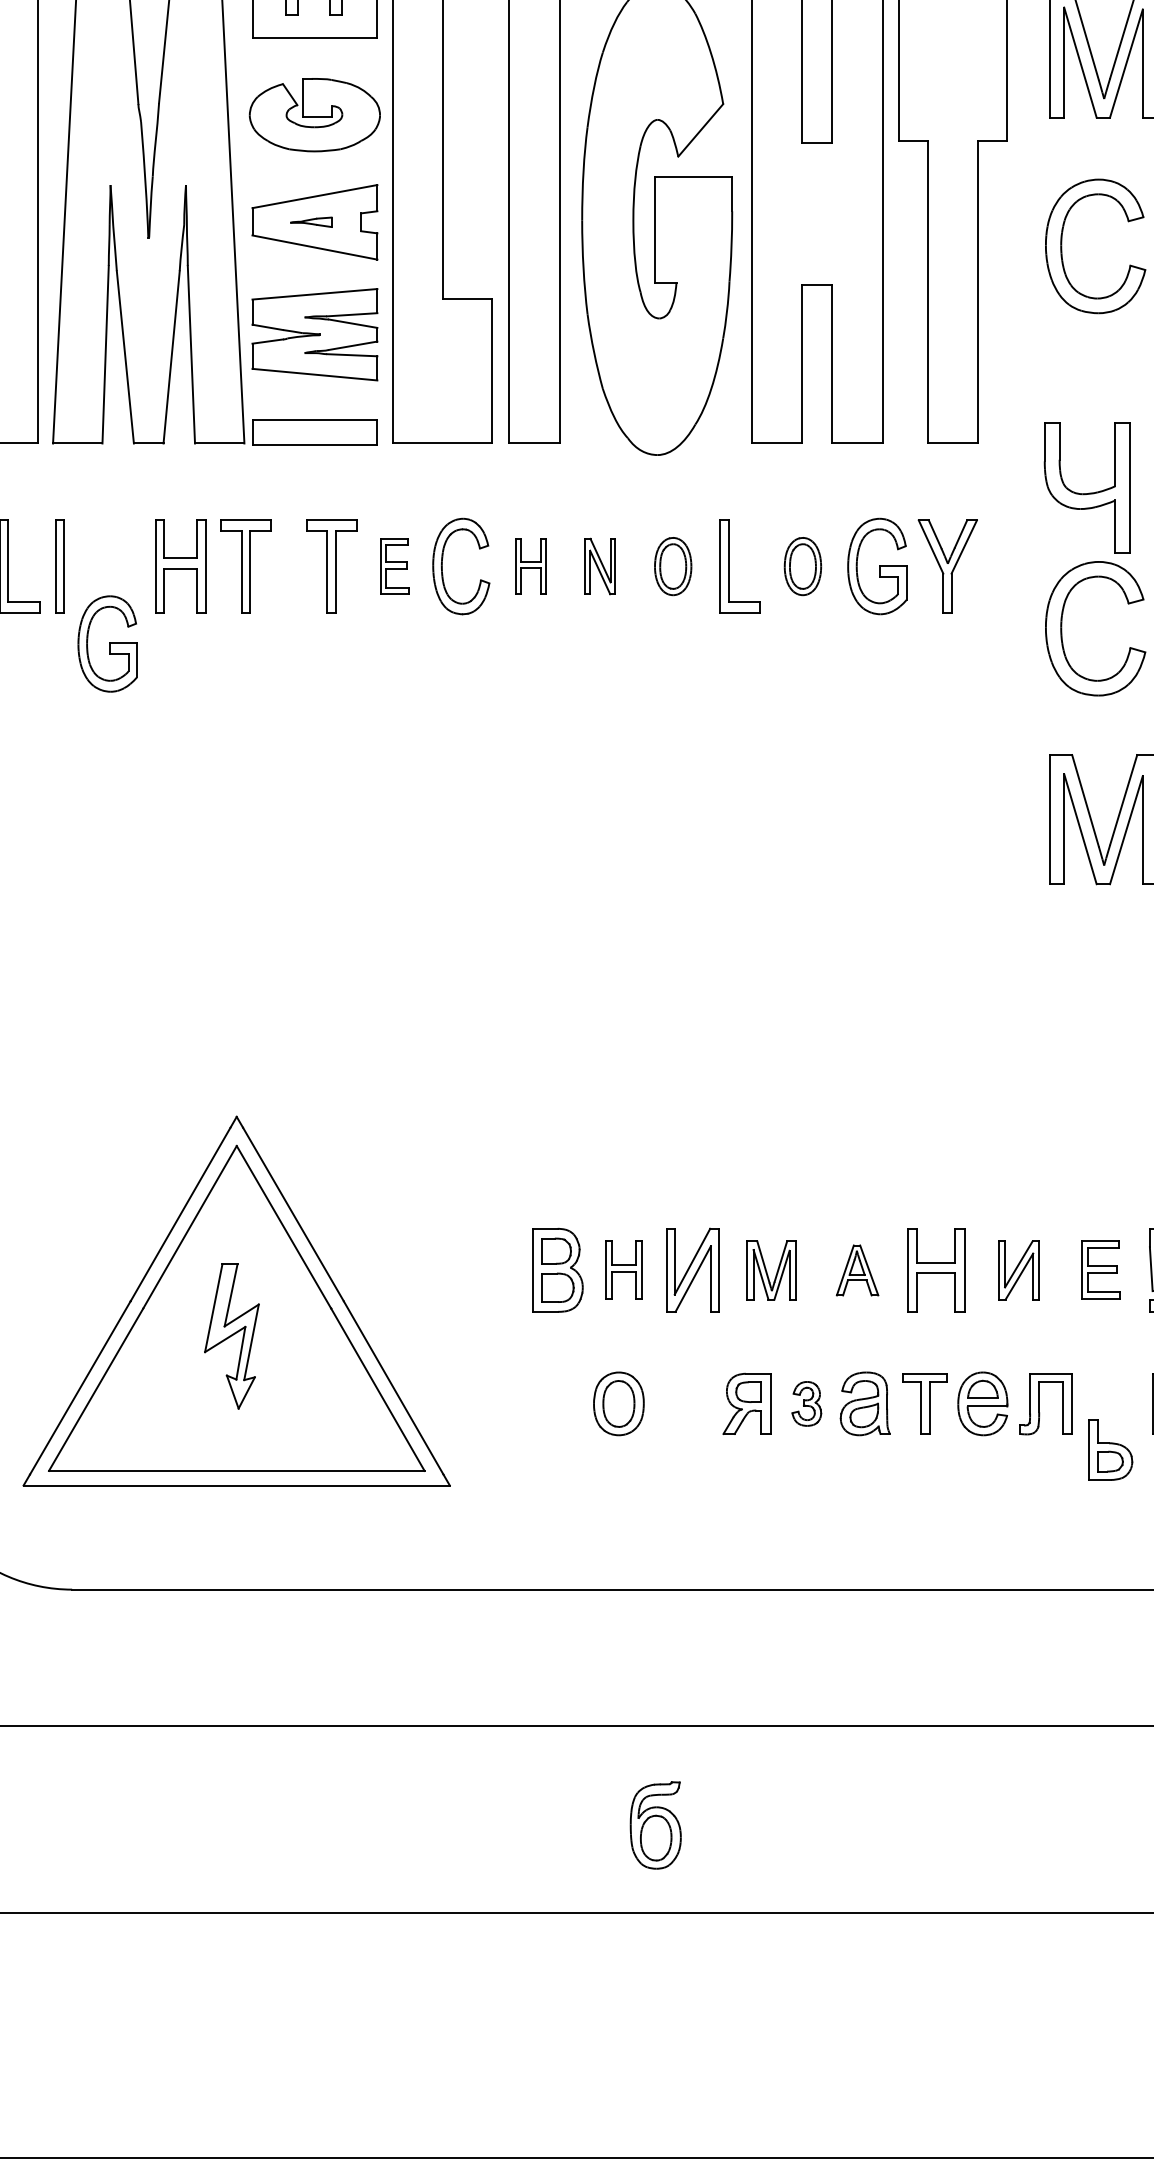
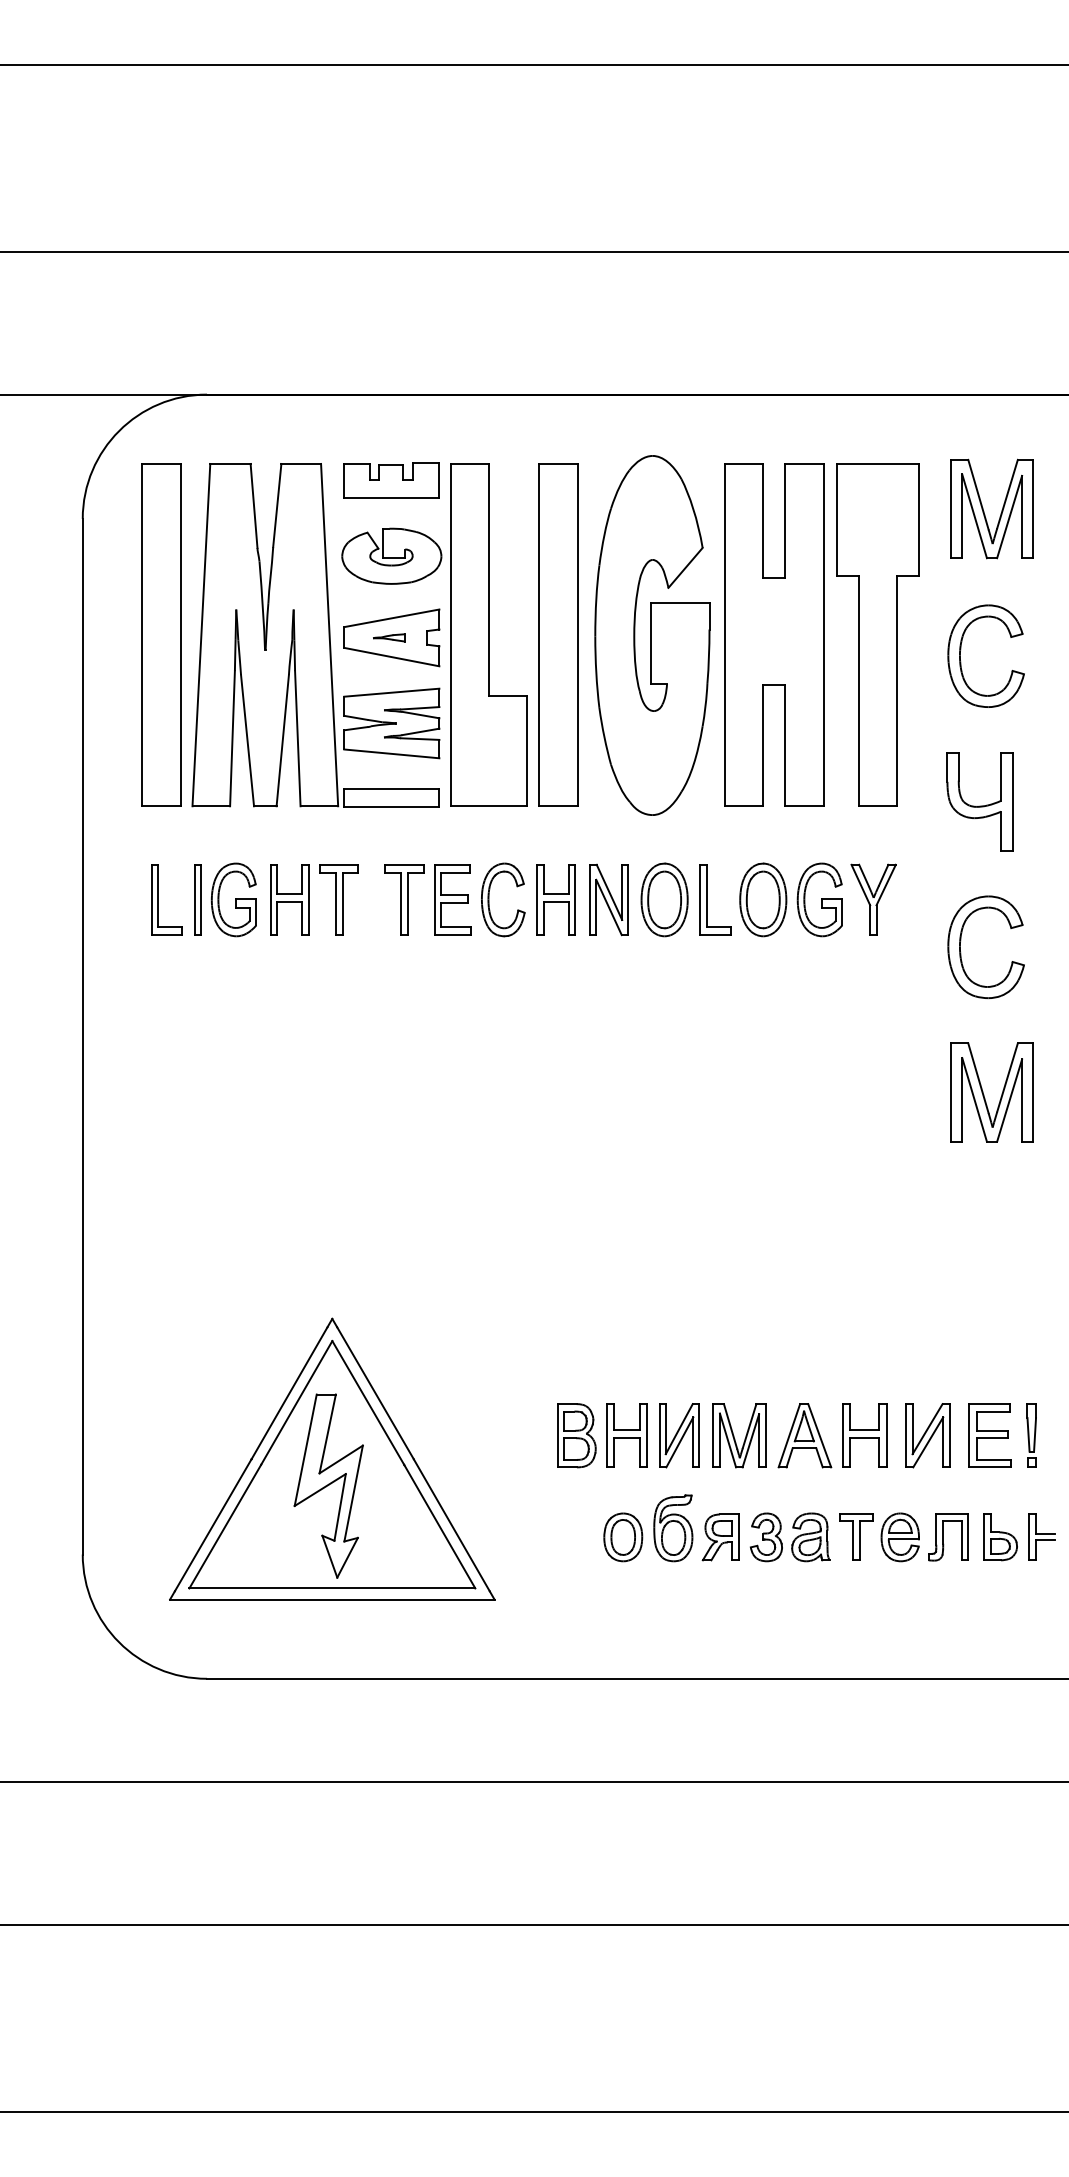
part: (1086, 487) -> (979, 801), moved
part: (394, 565) -> (452, 899), size x1.67
part: (529, 565) -> (555, 899), size x1.67
part: (599, 565) -> (608, 899), size x1.67
part: (673, 565) -> (664, 899), size x1.67
part: (803, 565) -> (763, 899), size x1.67
part: (106, 643) -> (233, 899), moved
part: (623, 1270) -> (626, 1435), size x1.43
part: (771, 1270) -> (739, 1435), size x1.43
part: (856, 1270) -> (804, 1435), size x1.67
part: (1018, 1270) -> (927, 1435), size x1.43
part: (1100, 1270) -> (989, 1435), size x1.43
part: (231, 1335) -> (328, 1485), size x1.67
part: (805, 1404) -> (765, 1537), size x1.43
part: (1110, 1450) -> (1000, 1537), moved
part: (656, 1825) -> (673, 1528), moved

